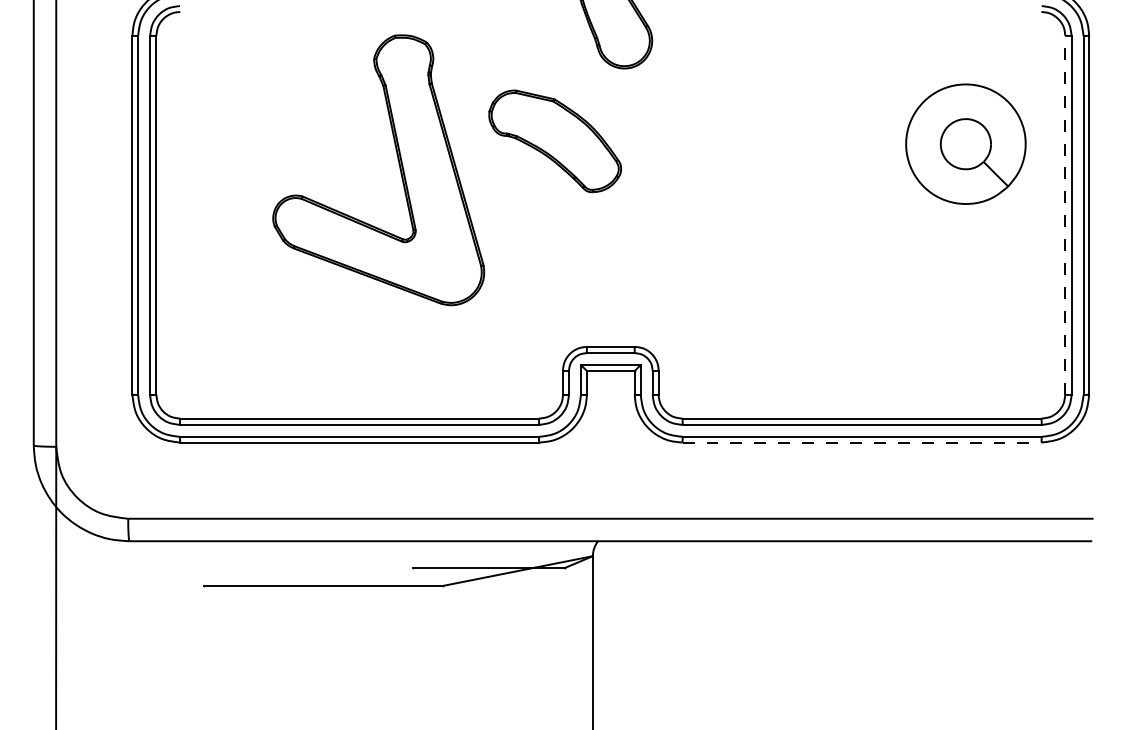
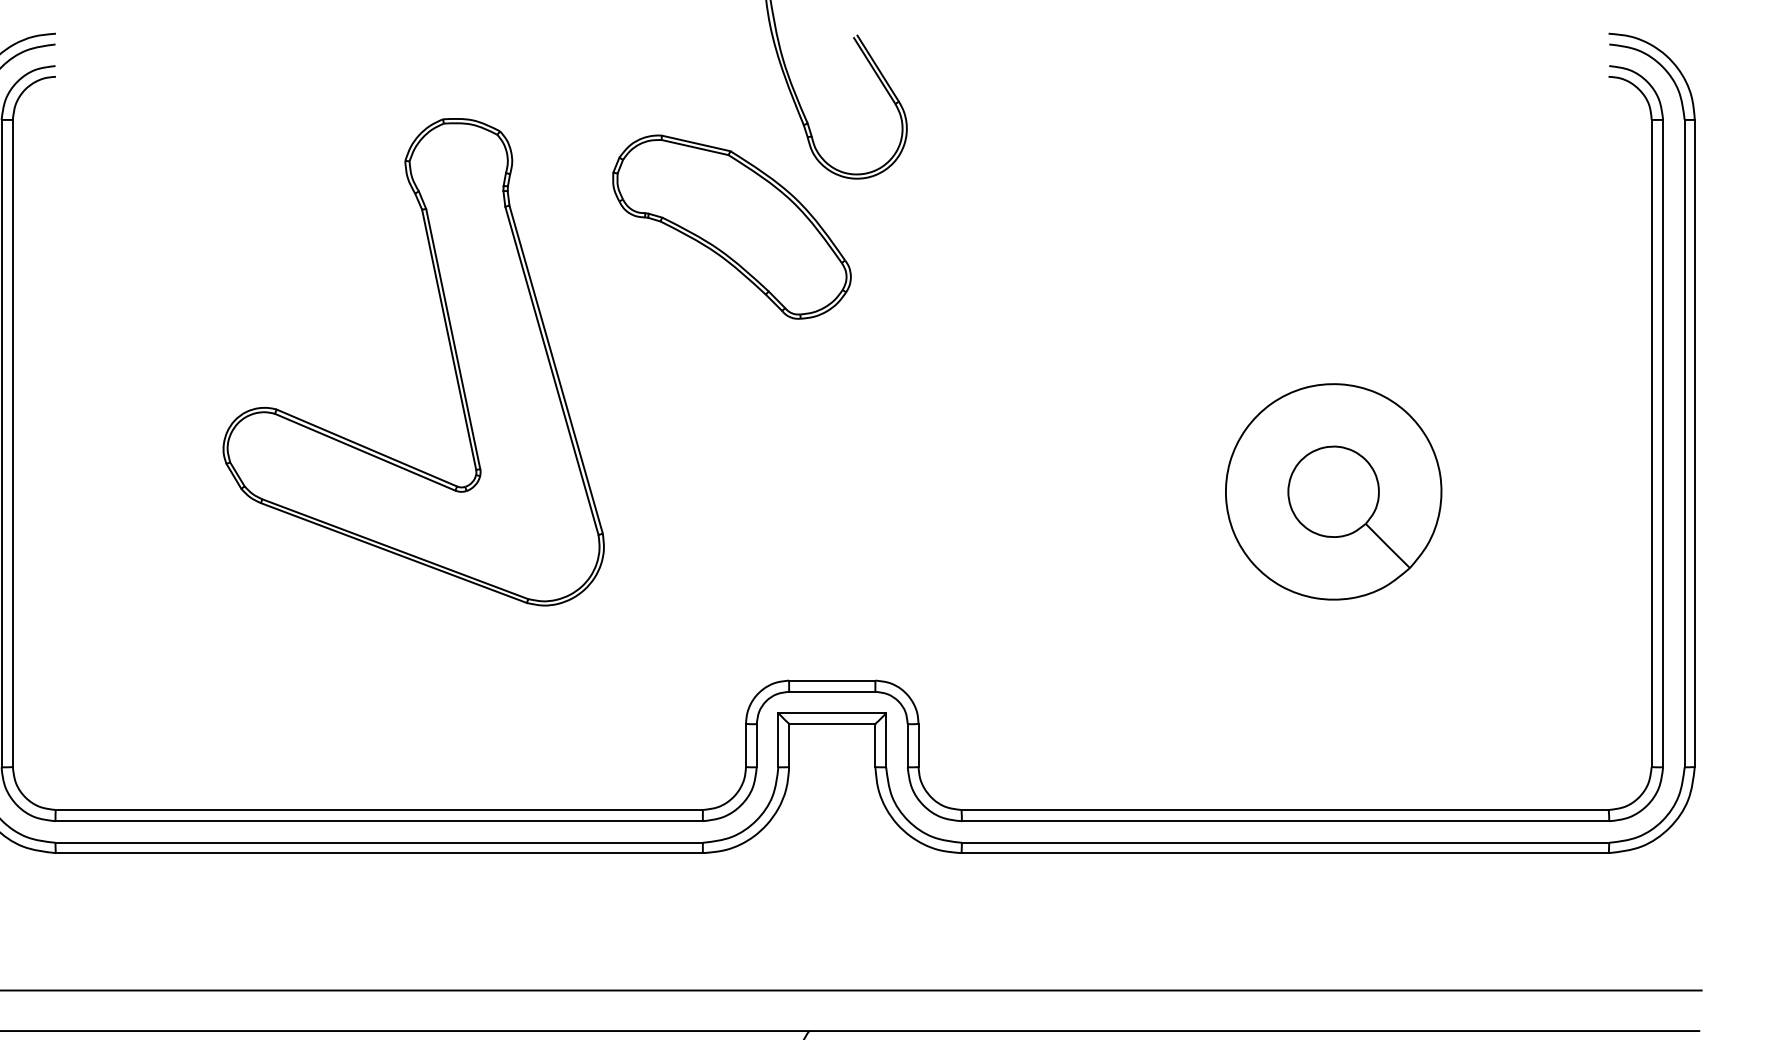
part: (554, 141) -> (730, 227), moved
part: (965, 143) -> (1332, 490), moved
line: (1065, 214) -> (1652, 441), dashed -> solid
line: (862, 442) -> (1286, 853), dashed -> solid

